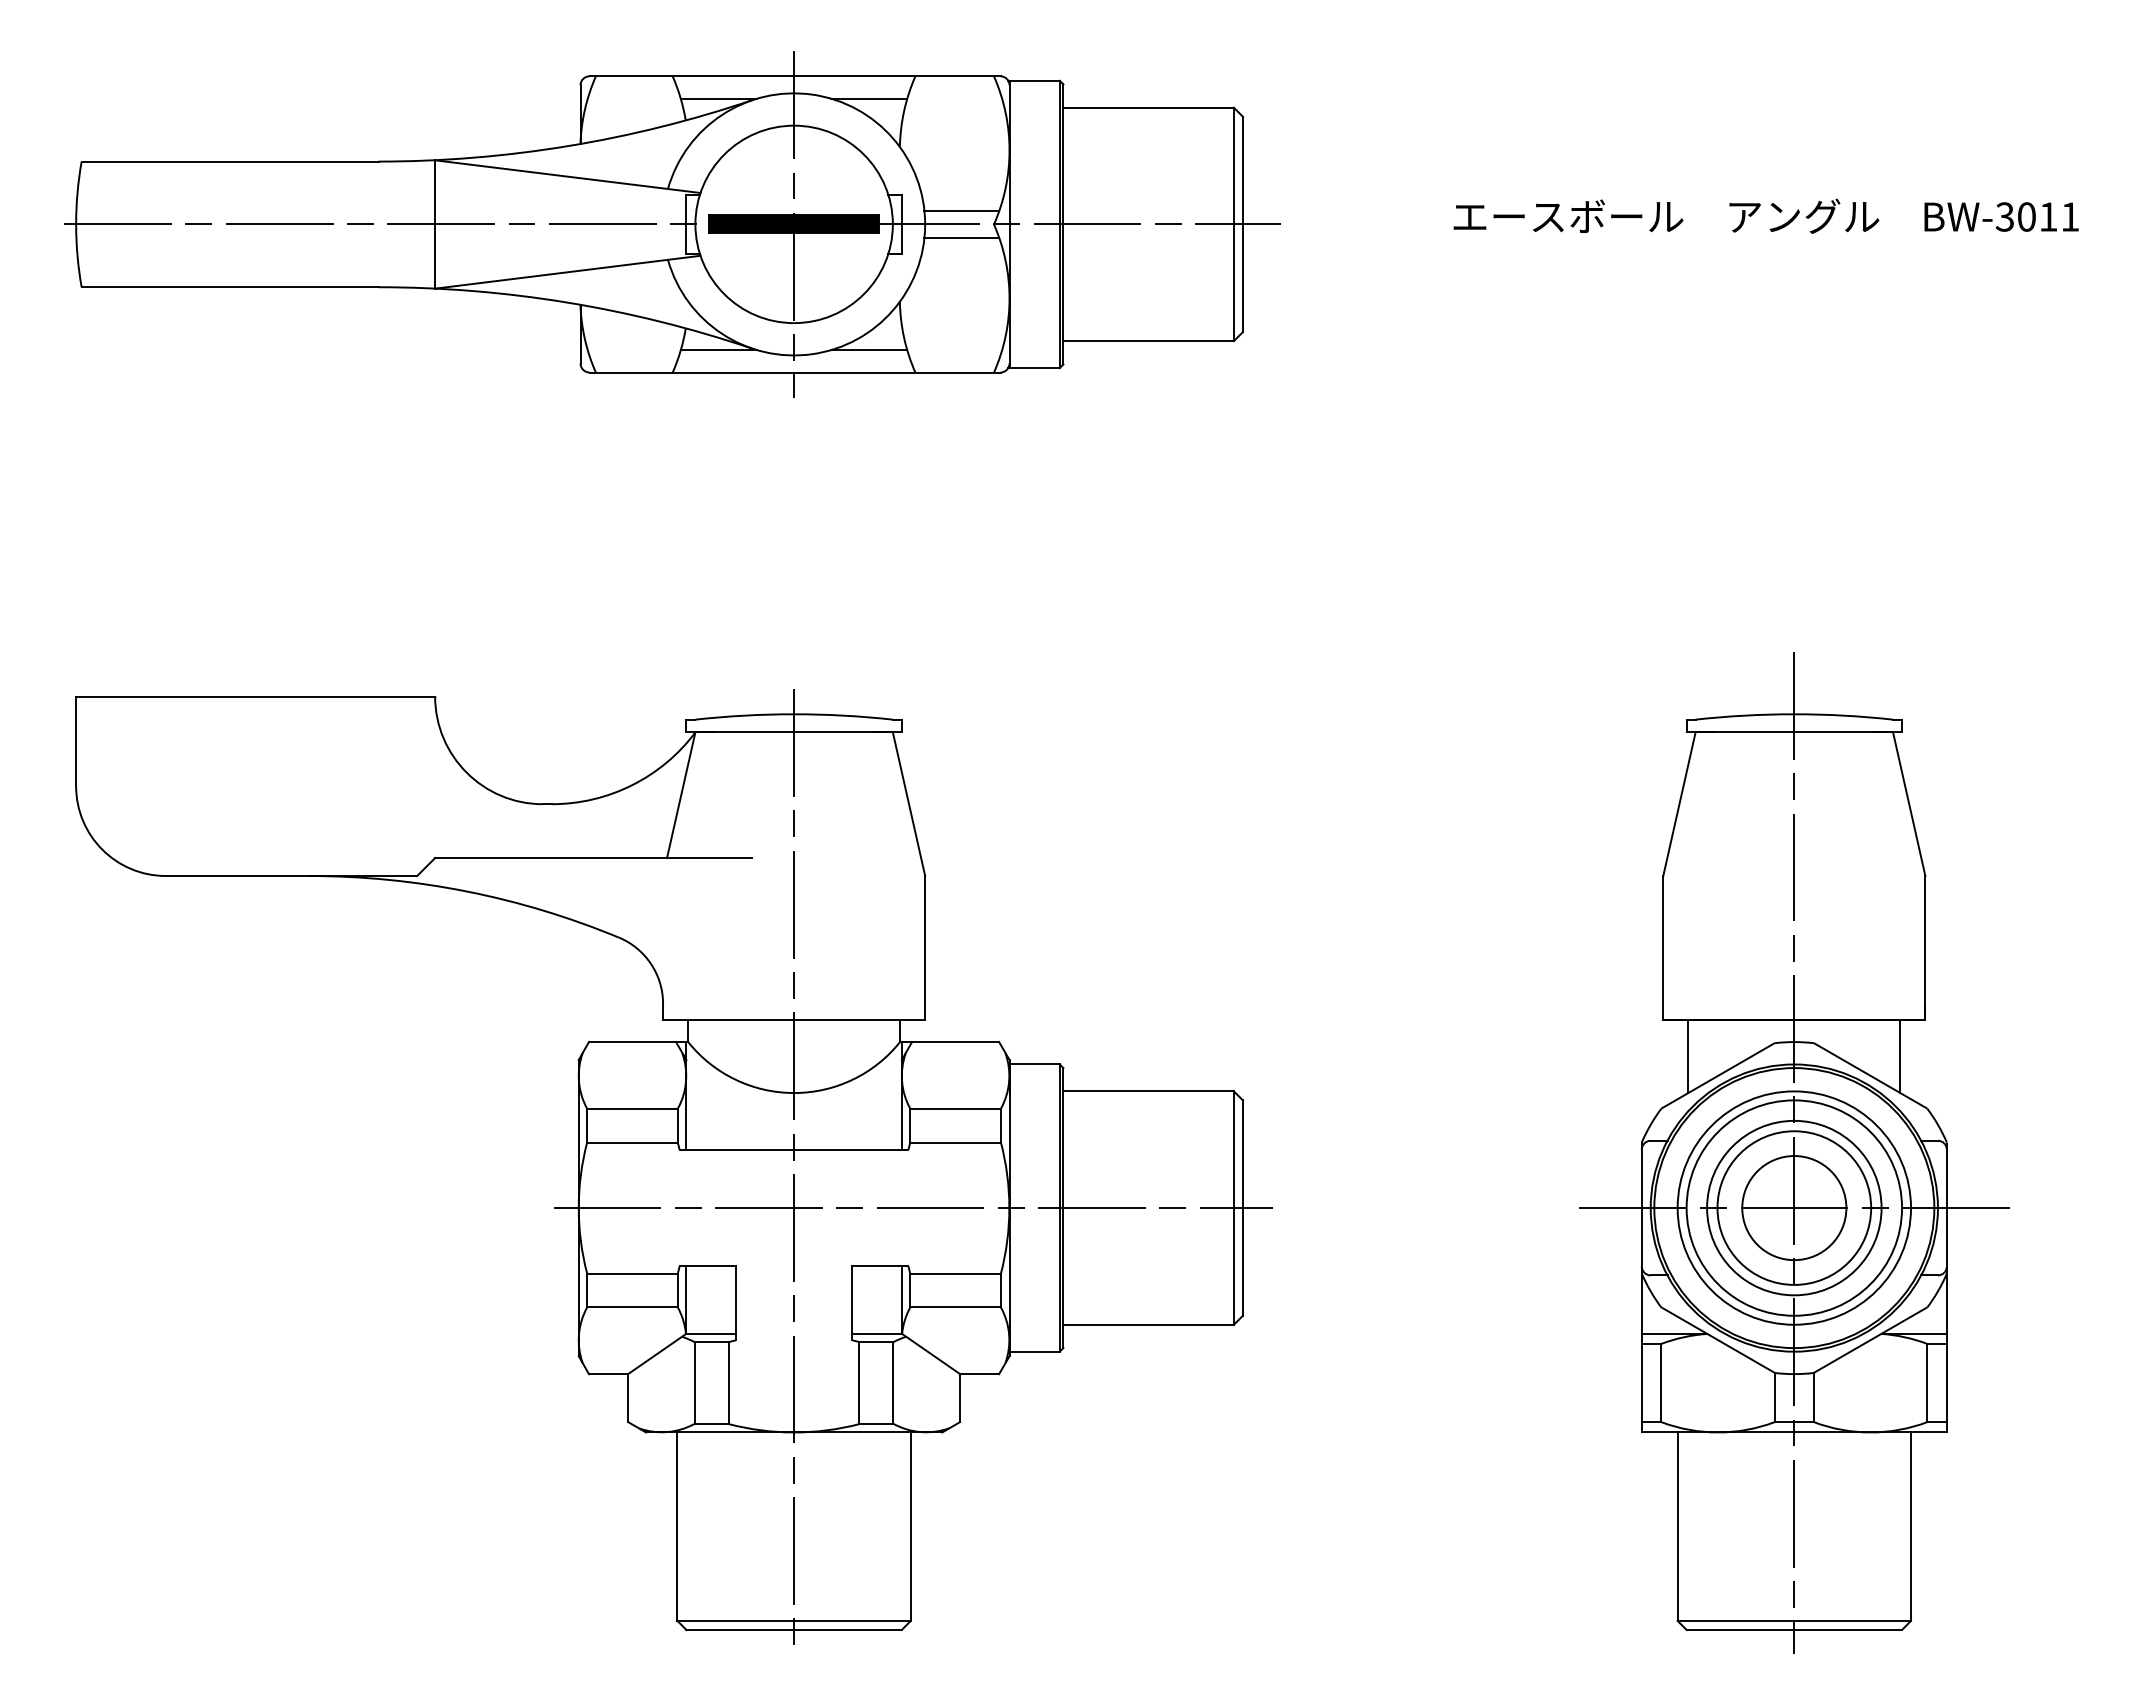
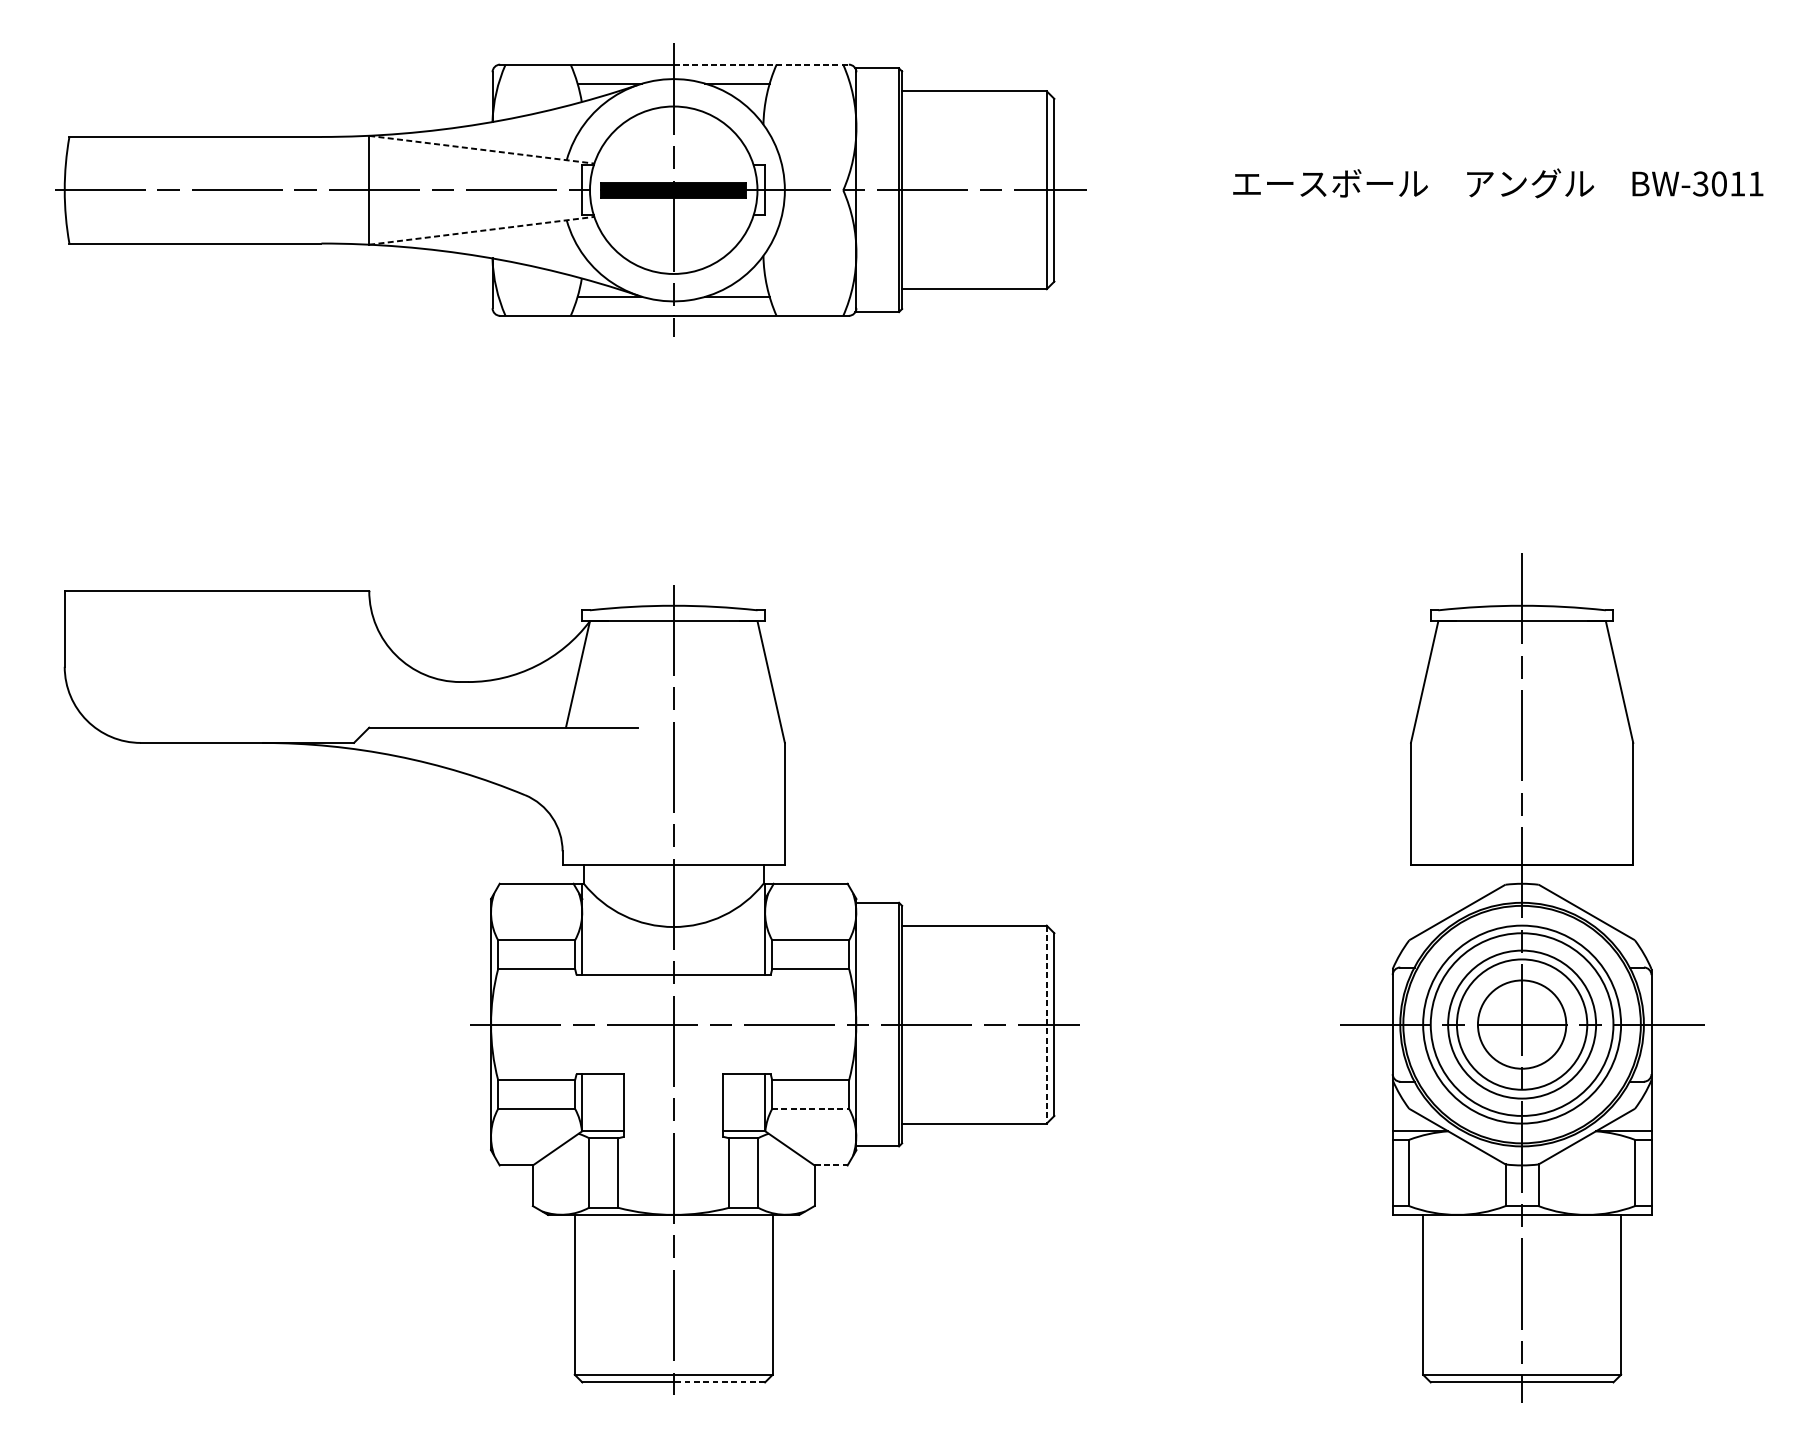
line: (897, 76) -> (761, 64), solid -> dashed
line: (567, 176) -> (481, 149), solid -> dashed
line: (961, 210) -> (815, 178), removed
line: (961, 237) -> (815, 201), removed
line: (567, 272) -> (481, 231), solid -> dashed
line: (1688, 1056) -> (1432, 896), removed
line: (1900, 1056) -> (1612, 896), removed
line: (1233, 1208) -> (1046, 1024), solid -> dashed
line: (955, 1307) -> (810, 1108), solid -> dashed
line: (980, 1374) -> (831, 1165), solid -> dashed
line: (848, 1629) -> (719, 1382), solid -> dashed

